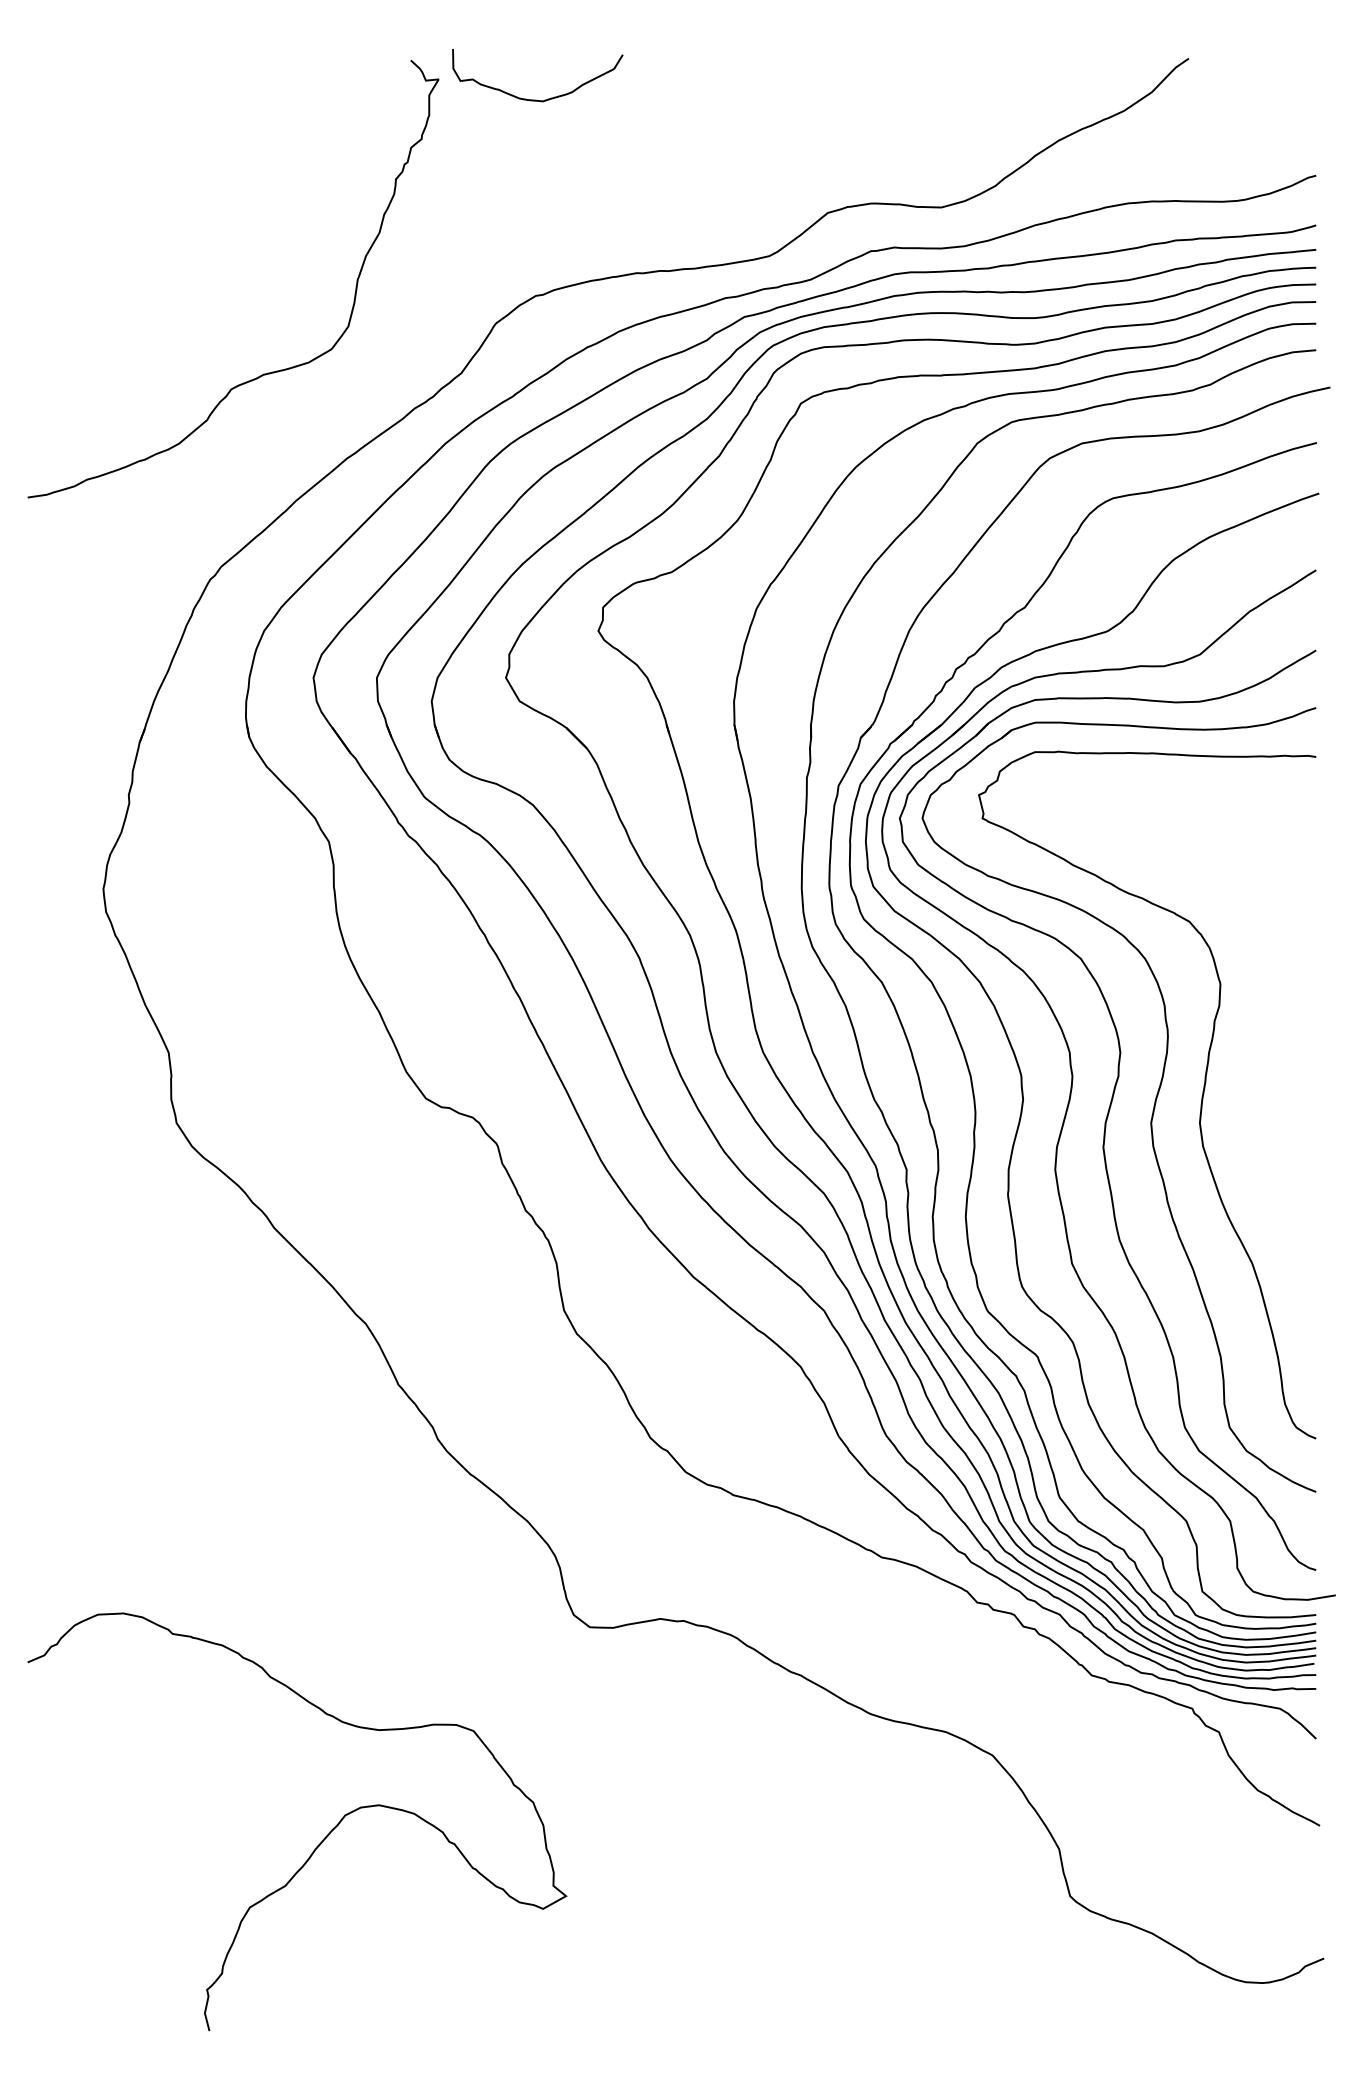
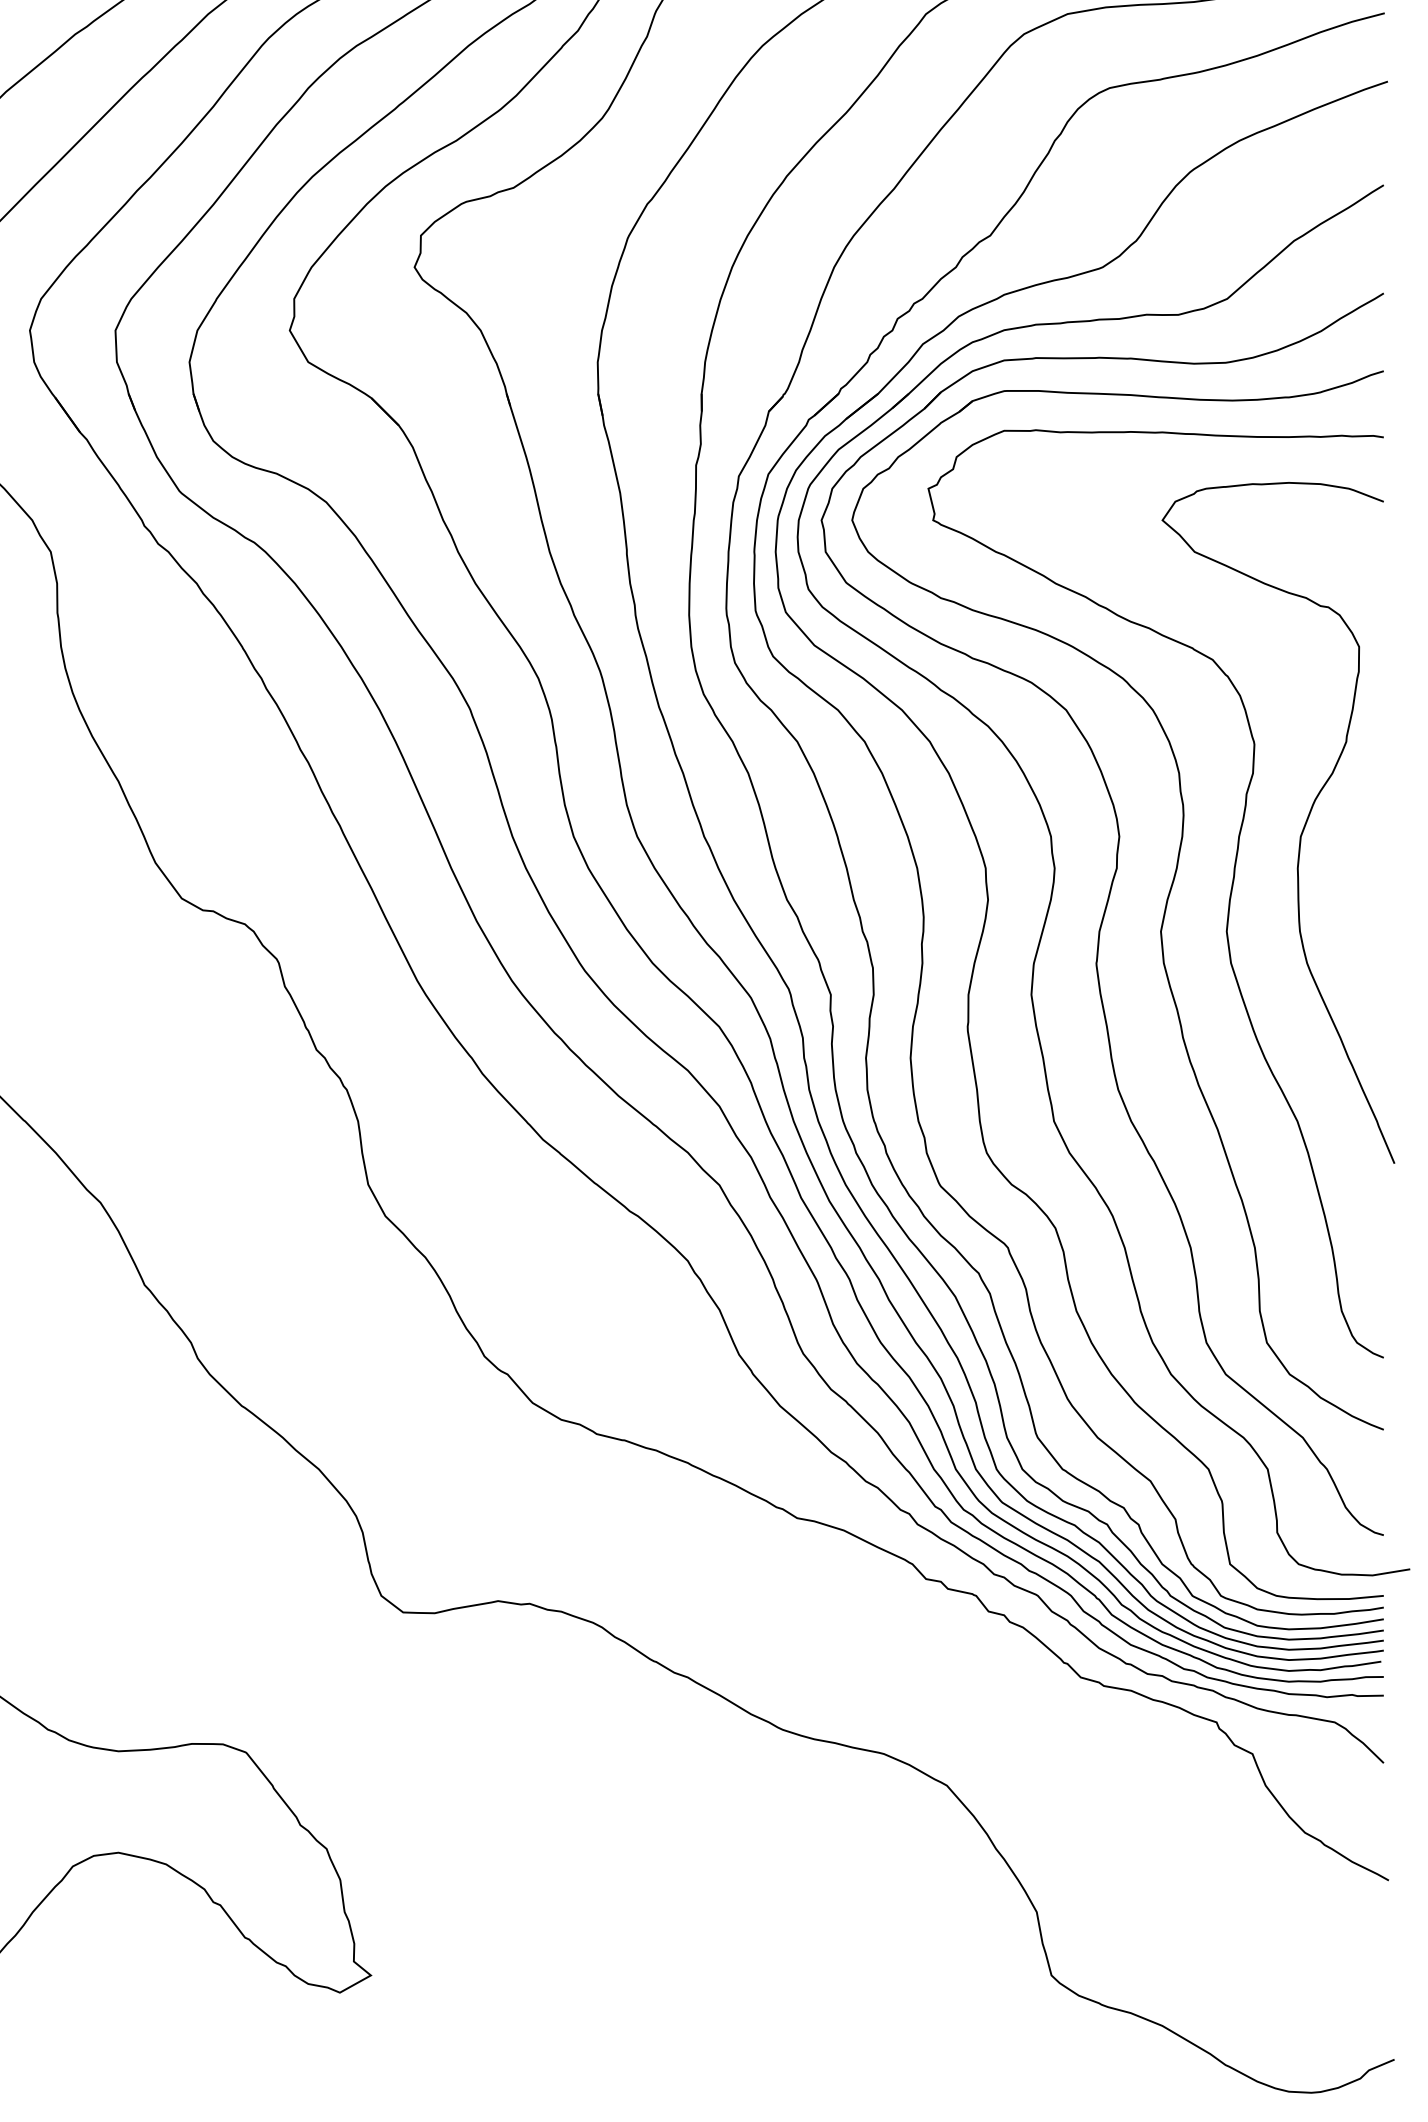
curve: (1255, 1047) -> (1301, 829), added

